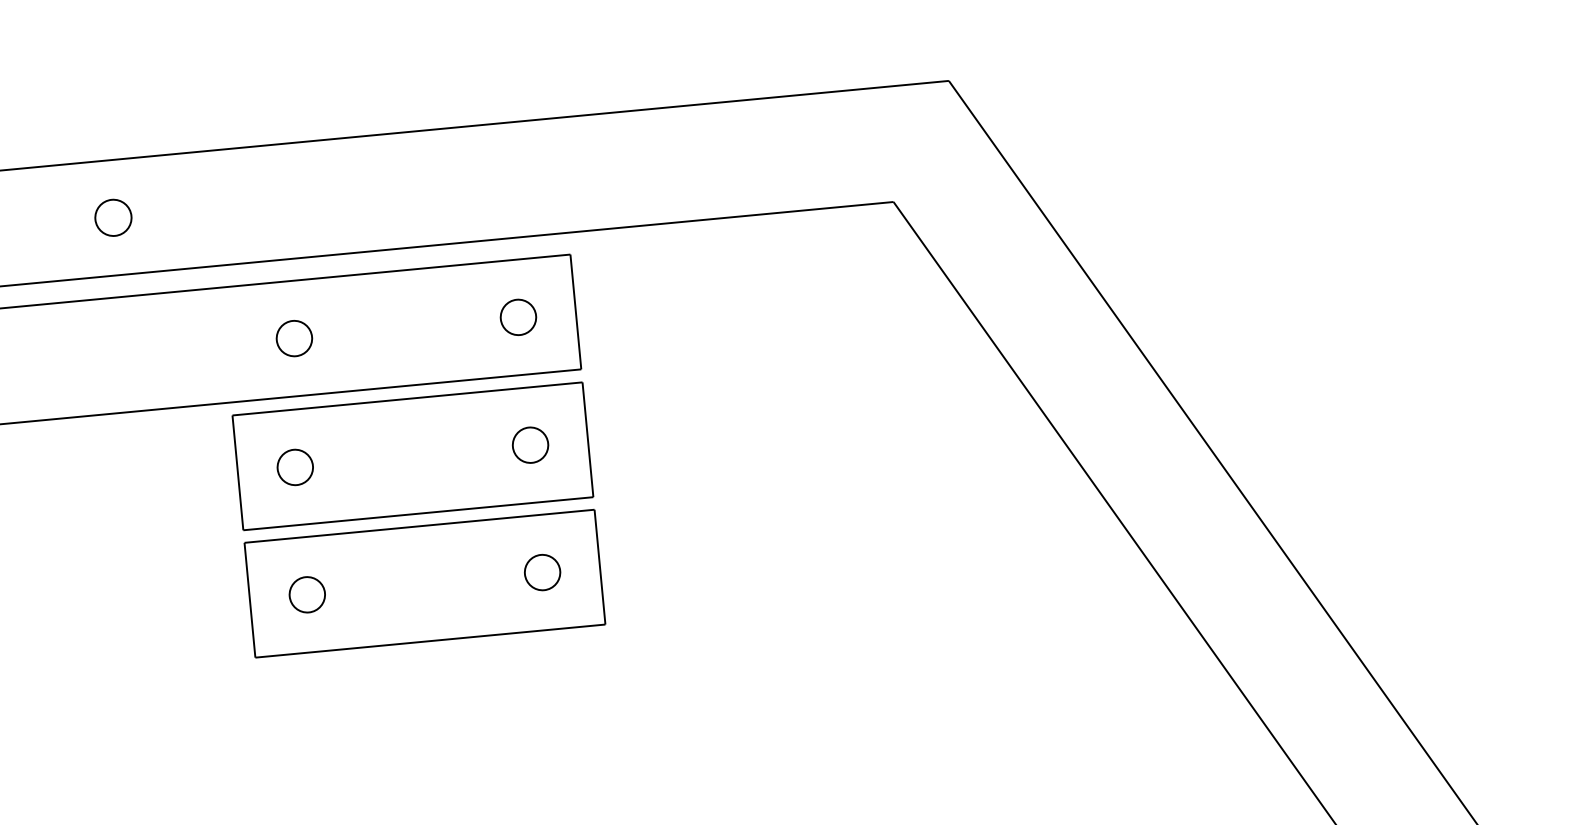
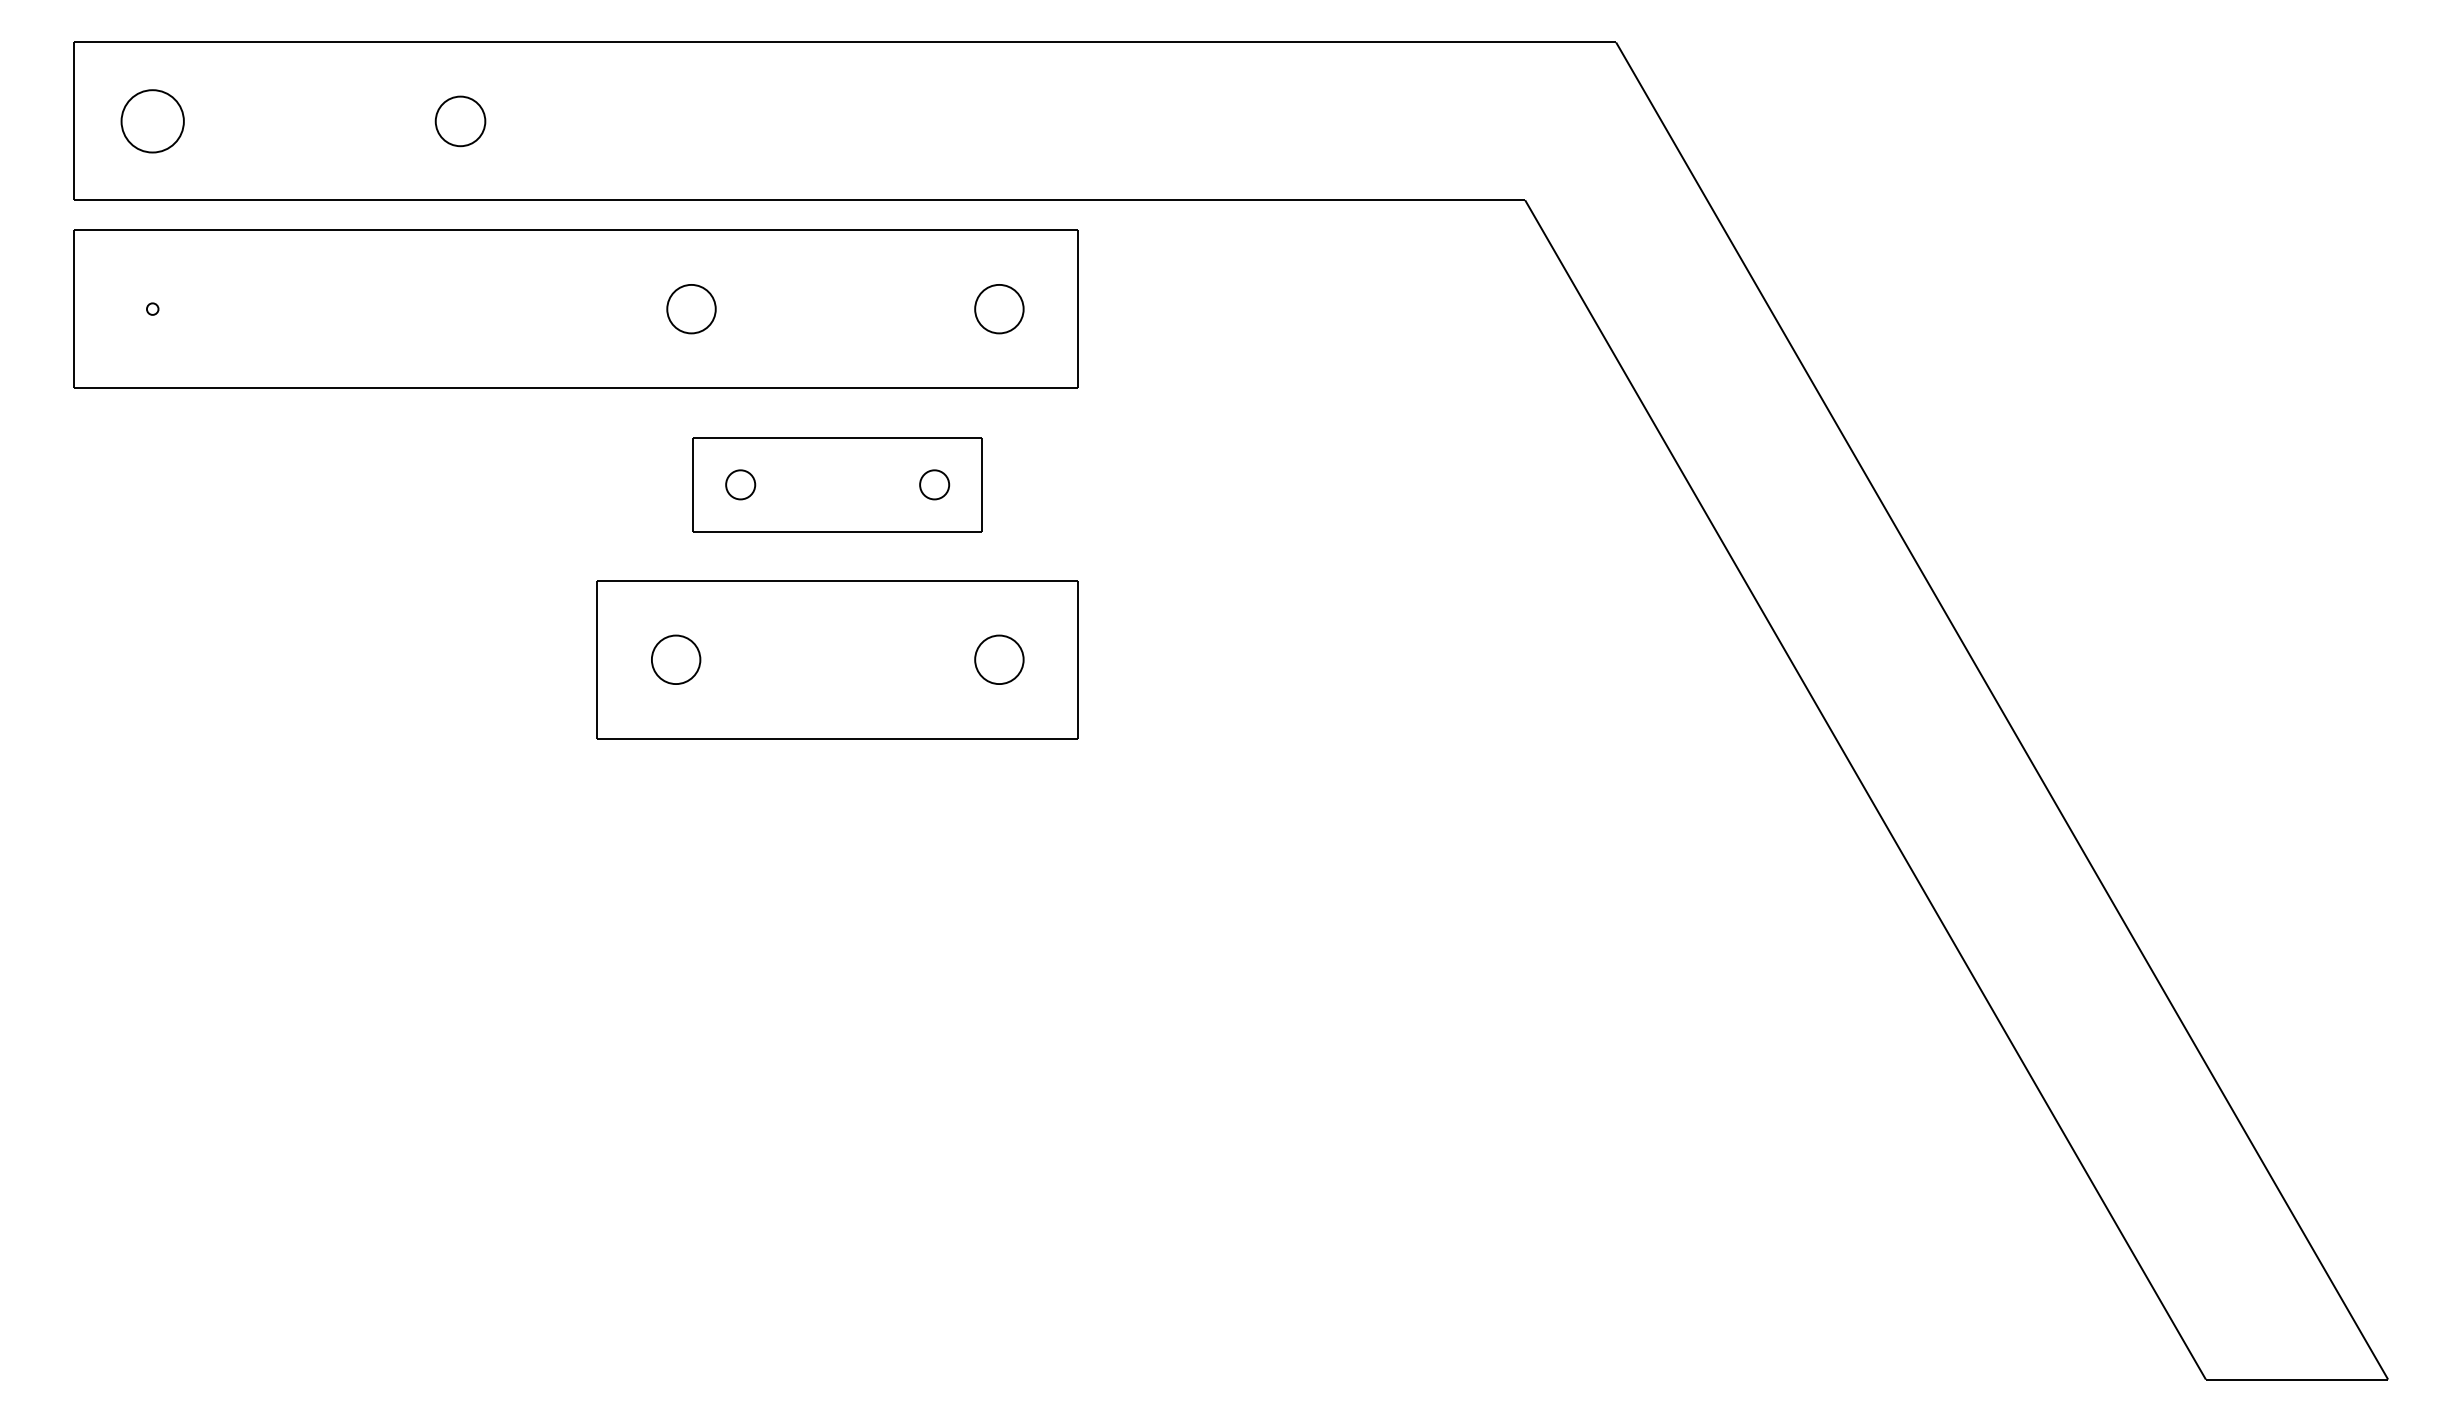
part: (412, 456) -> (837, 484), size x0.6

